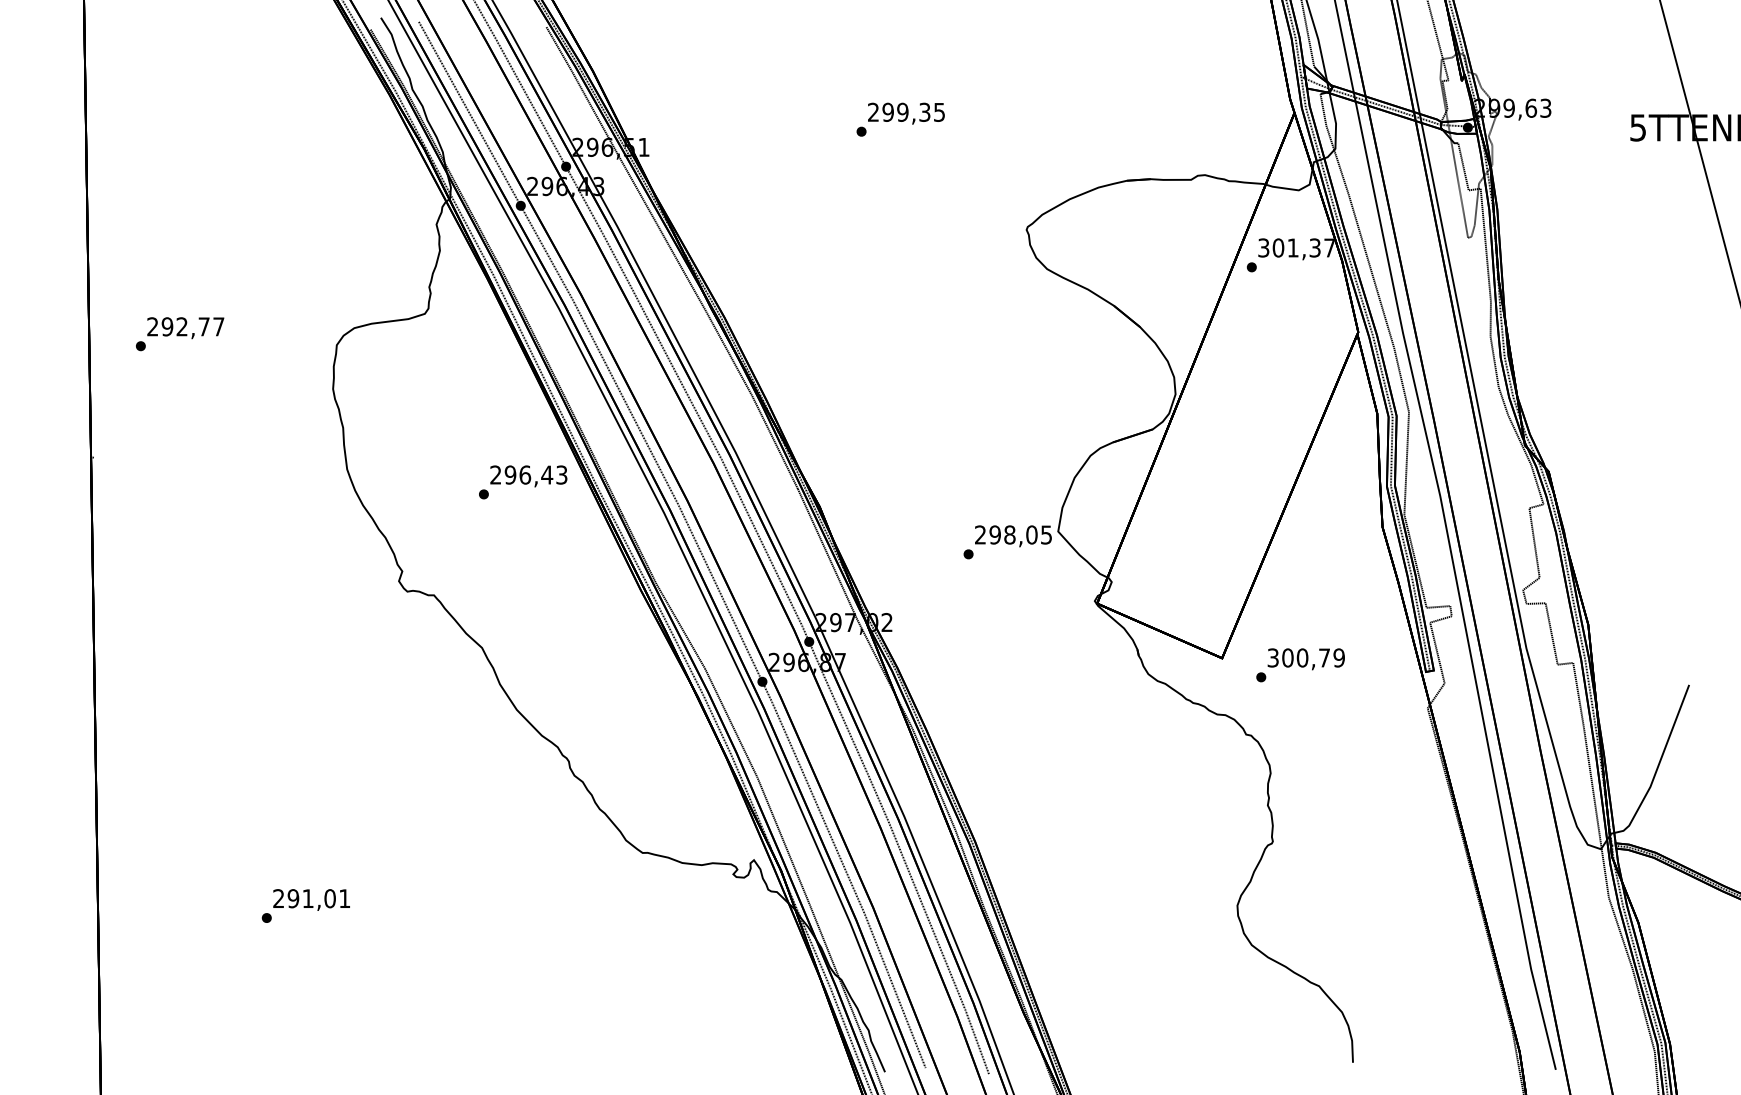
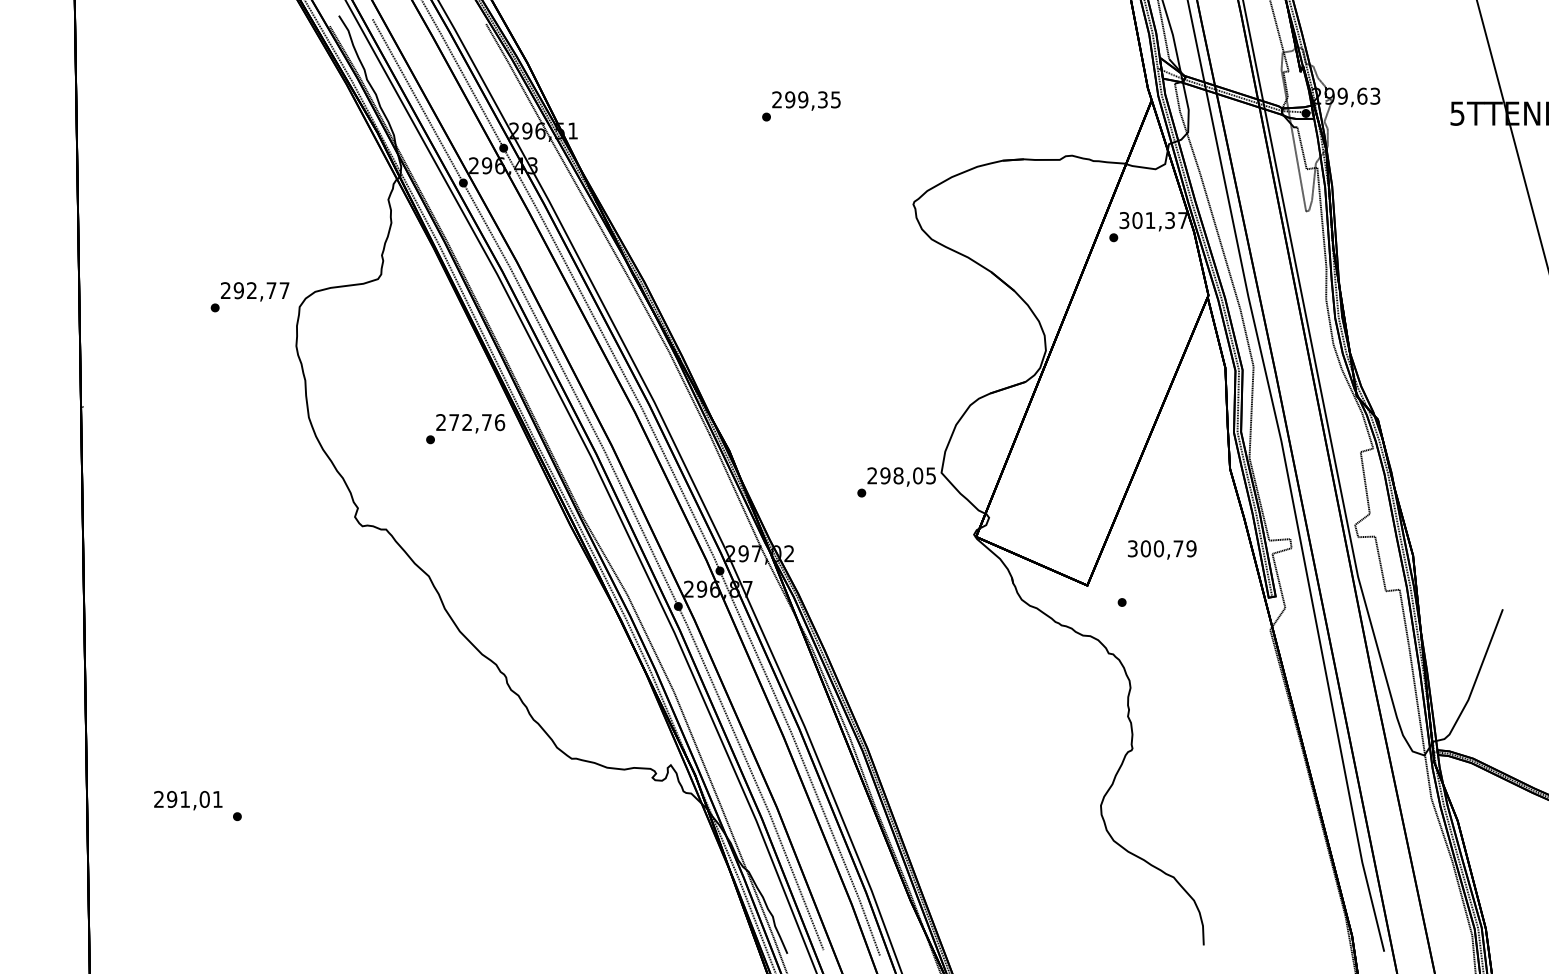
text: (180, 334) -> (250, 297), moved
text: (535, 474) -> (476, 422), 296,43 -> 272,76
text: (1305, 659) -> (1161, 550), moved
text: (311, 899) -> (188, 800), moved

